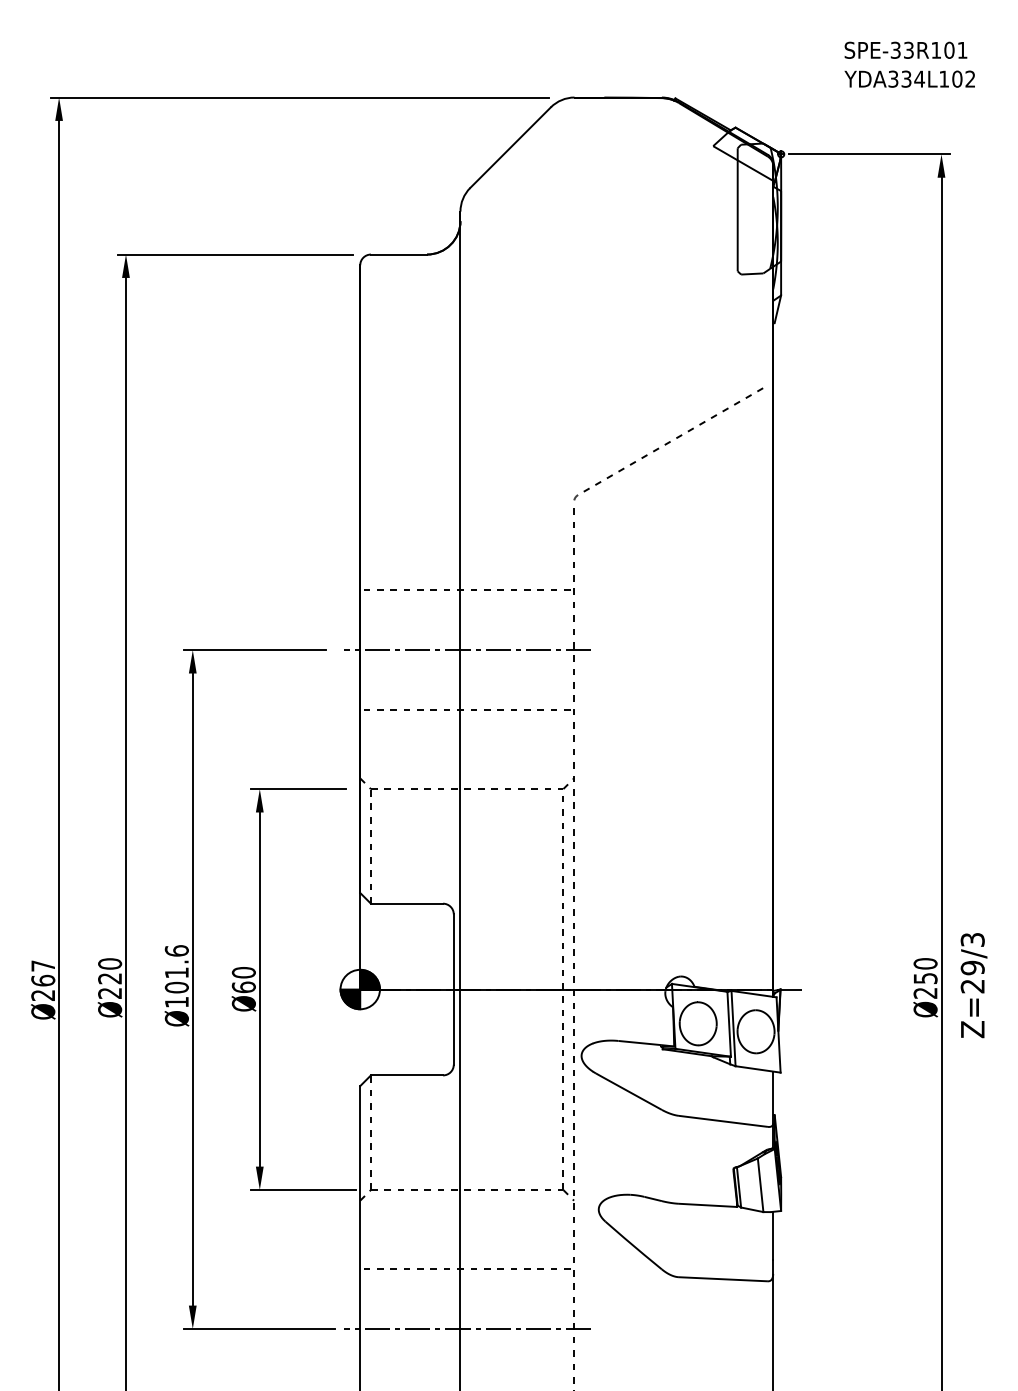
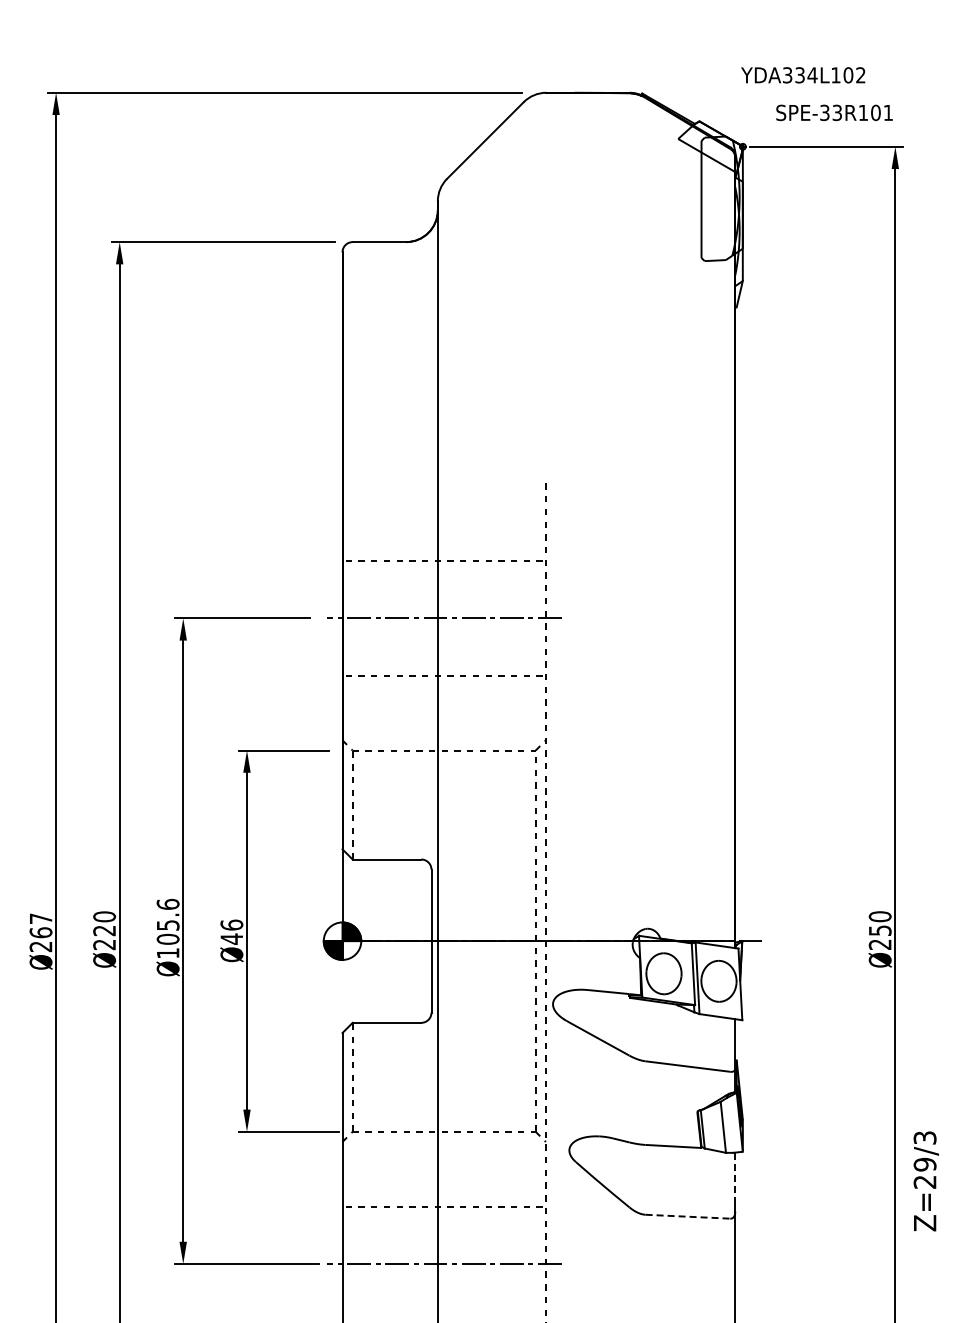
text: (905, 49) -> (834, 112), moved
text: (910, 79) -> (803, 75), moved
part: (668, 443) -> (635, 421), removed
text: (177, 973) -> (168, 925), Ø101.6 -> Ø105.6
text: (243, 979) -> (231, 931), Ø60 -> Ø46
text: (973, 985) -> (925, 1181), moved
line: (773, 1235) -> (735, 1175), solid -> dashed
line: (724, 1279) -> (688, 1216), solid -> dashed

